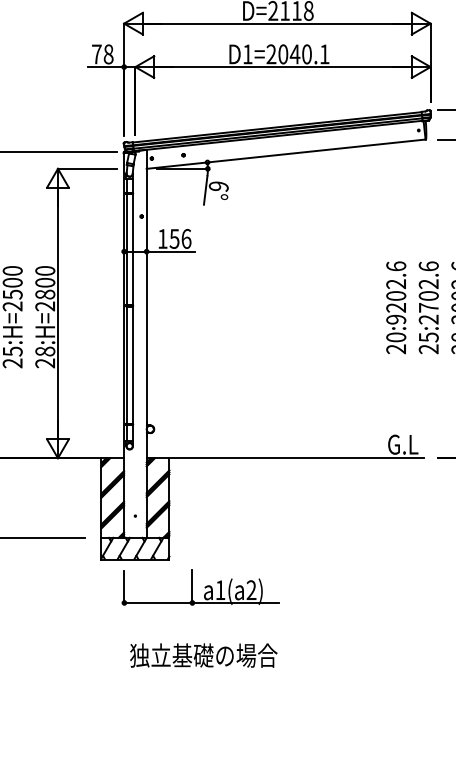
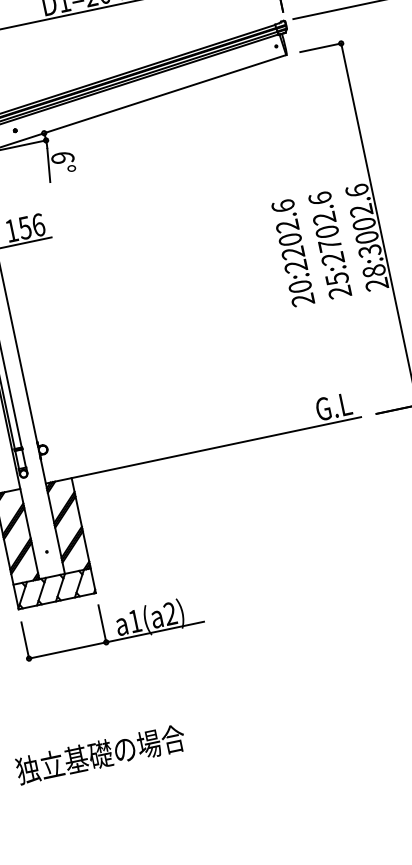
text: (396, 319) -> (296, 266), 20:9202.6 -> 20:2202.6
part: (200, 587) -> (111, 622), moved
text: (203, 655) -> (100, 754), moved

